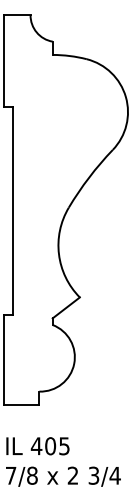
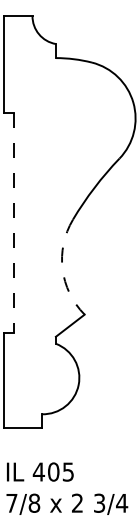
line: (12, 211) -> (13, 223), solid -> dashed
arc: (58, 254) -> (62, 269), solid -> dashed

